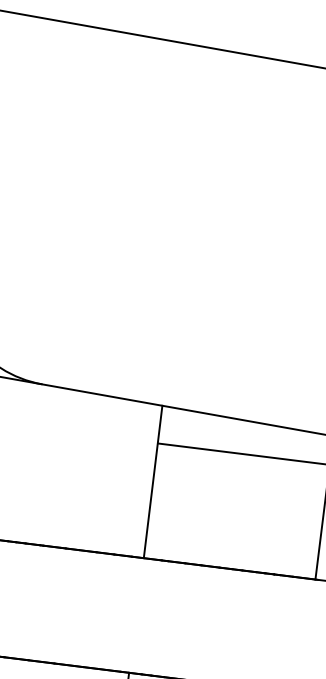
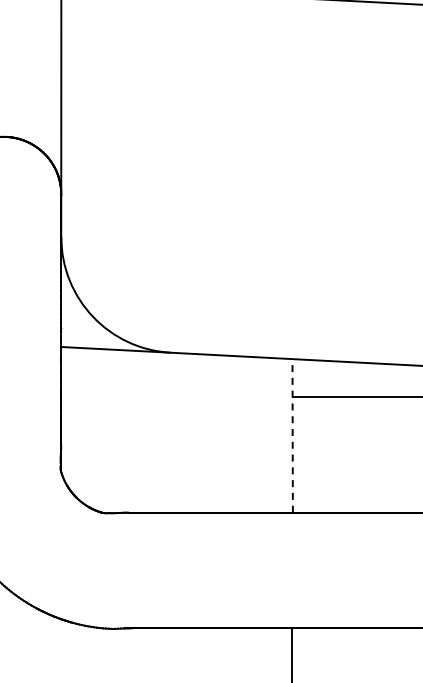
line: (152, 481) -> (292, 435), solid -> dashed

